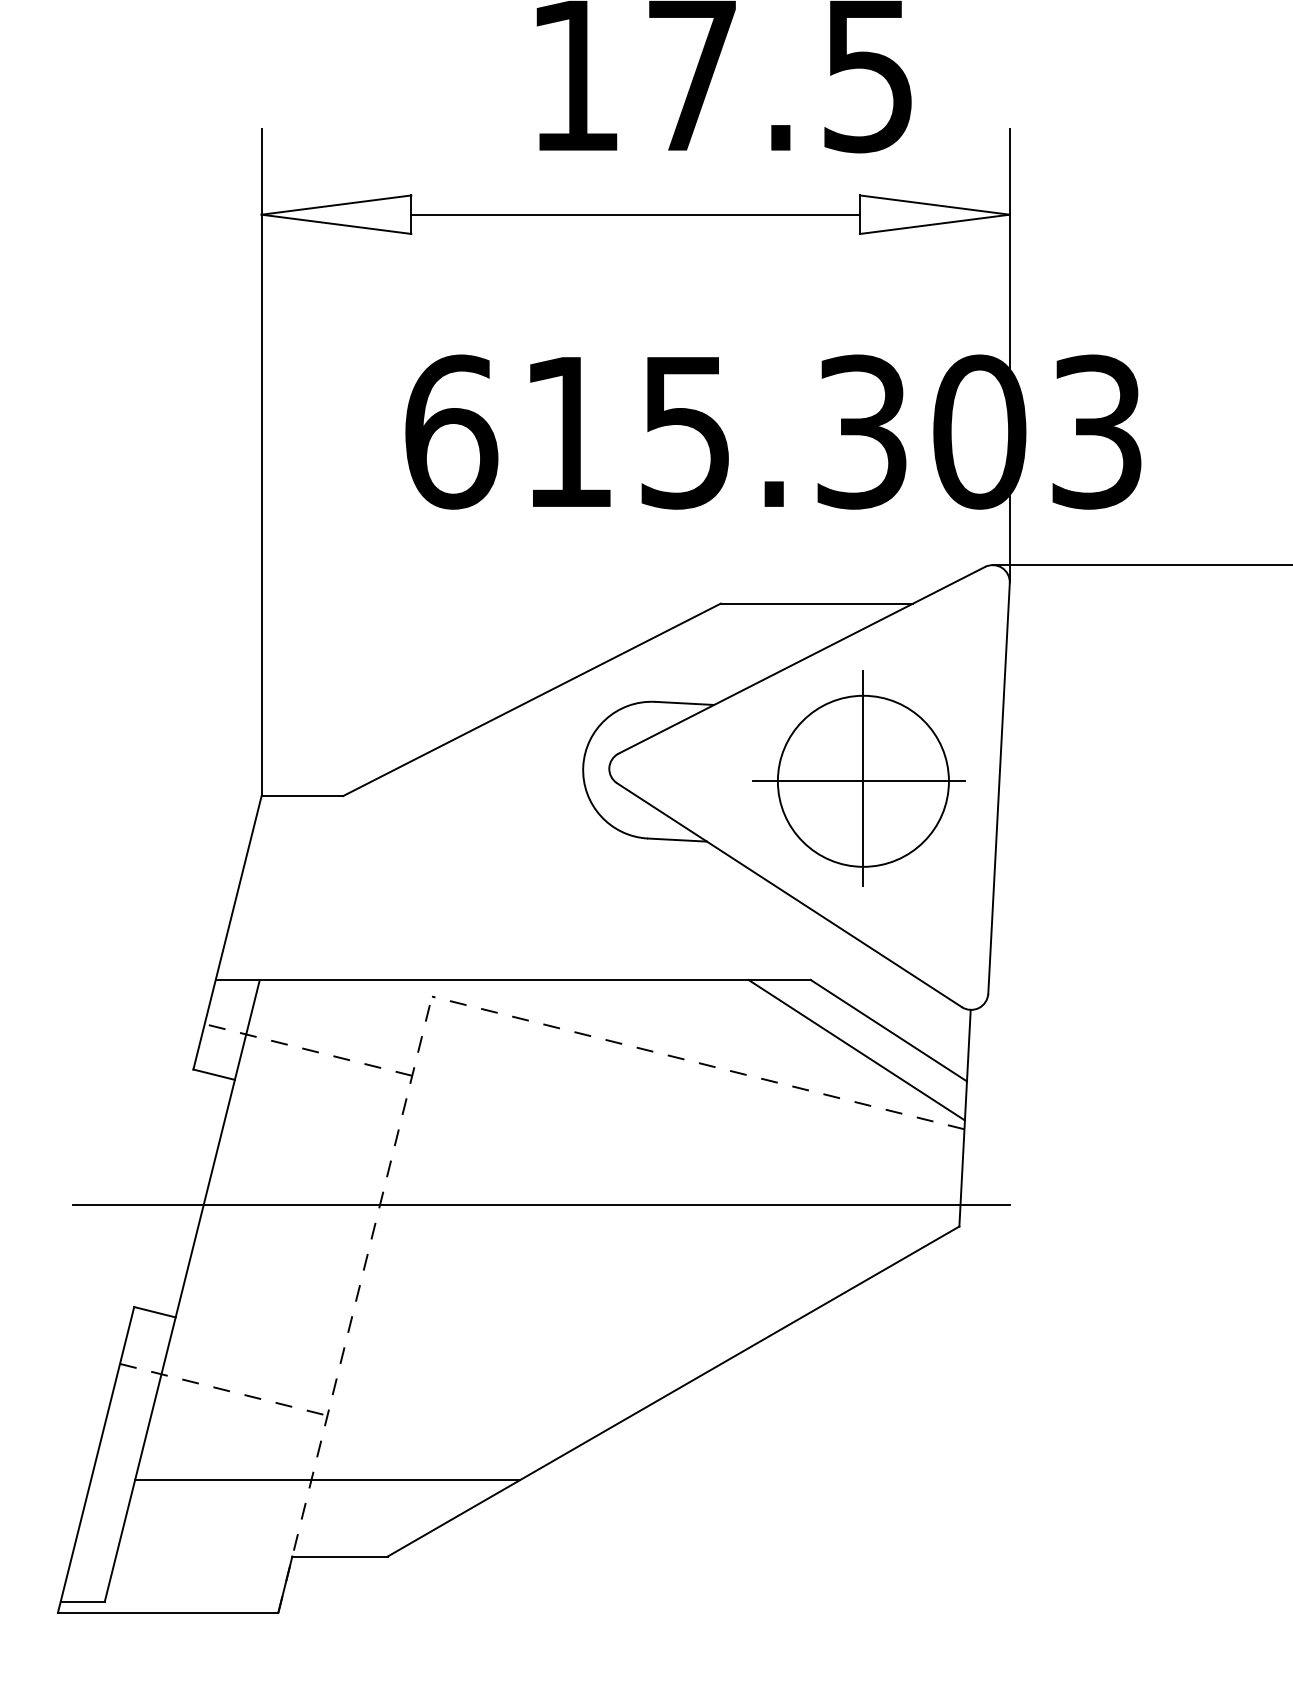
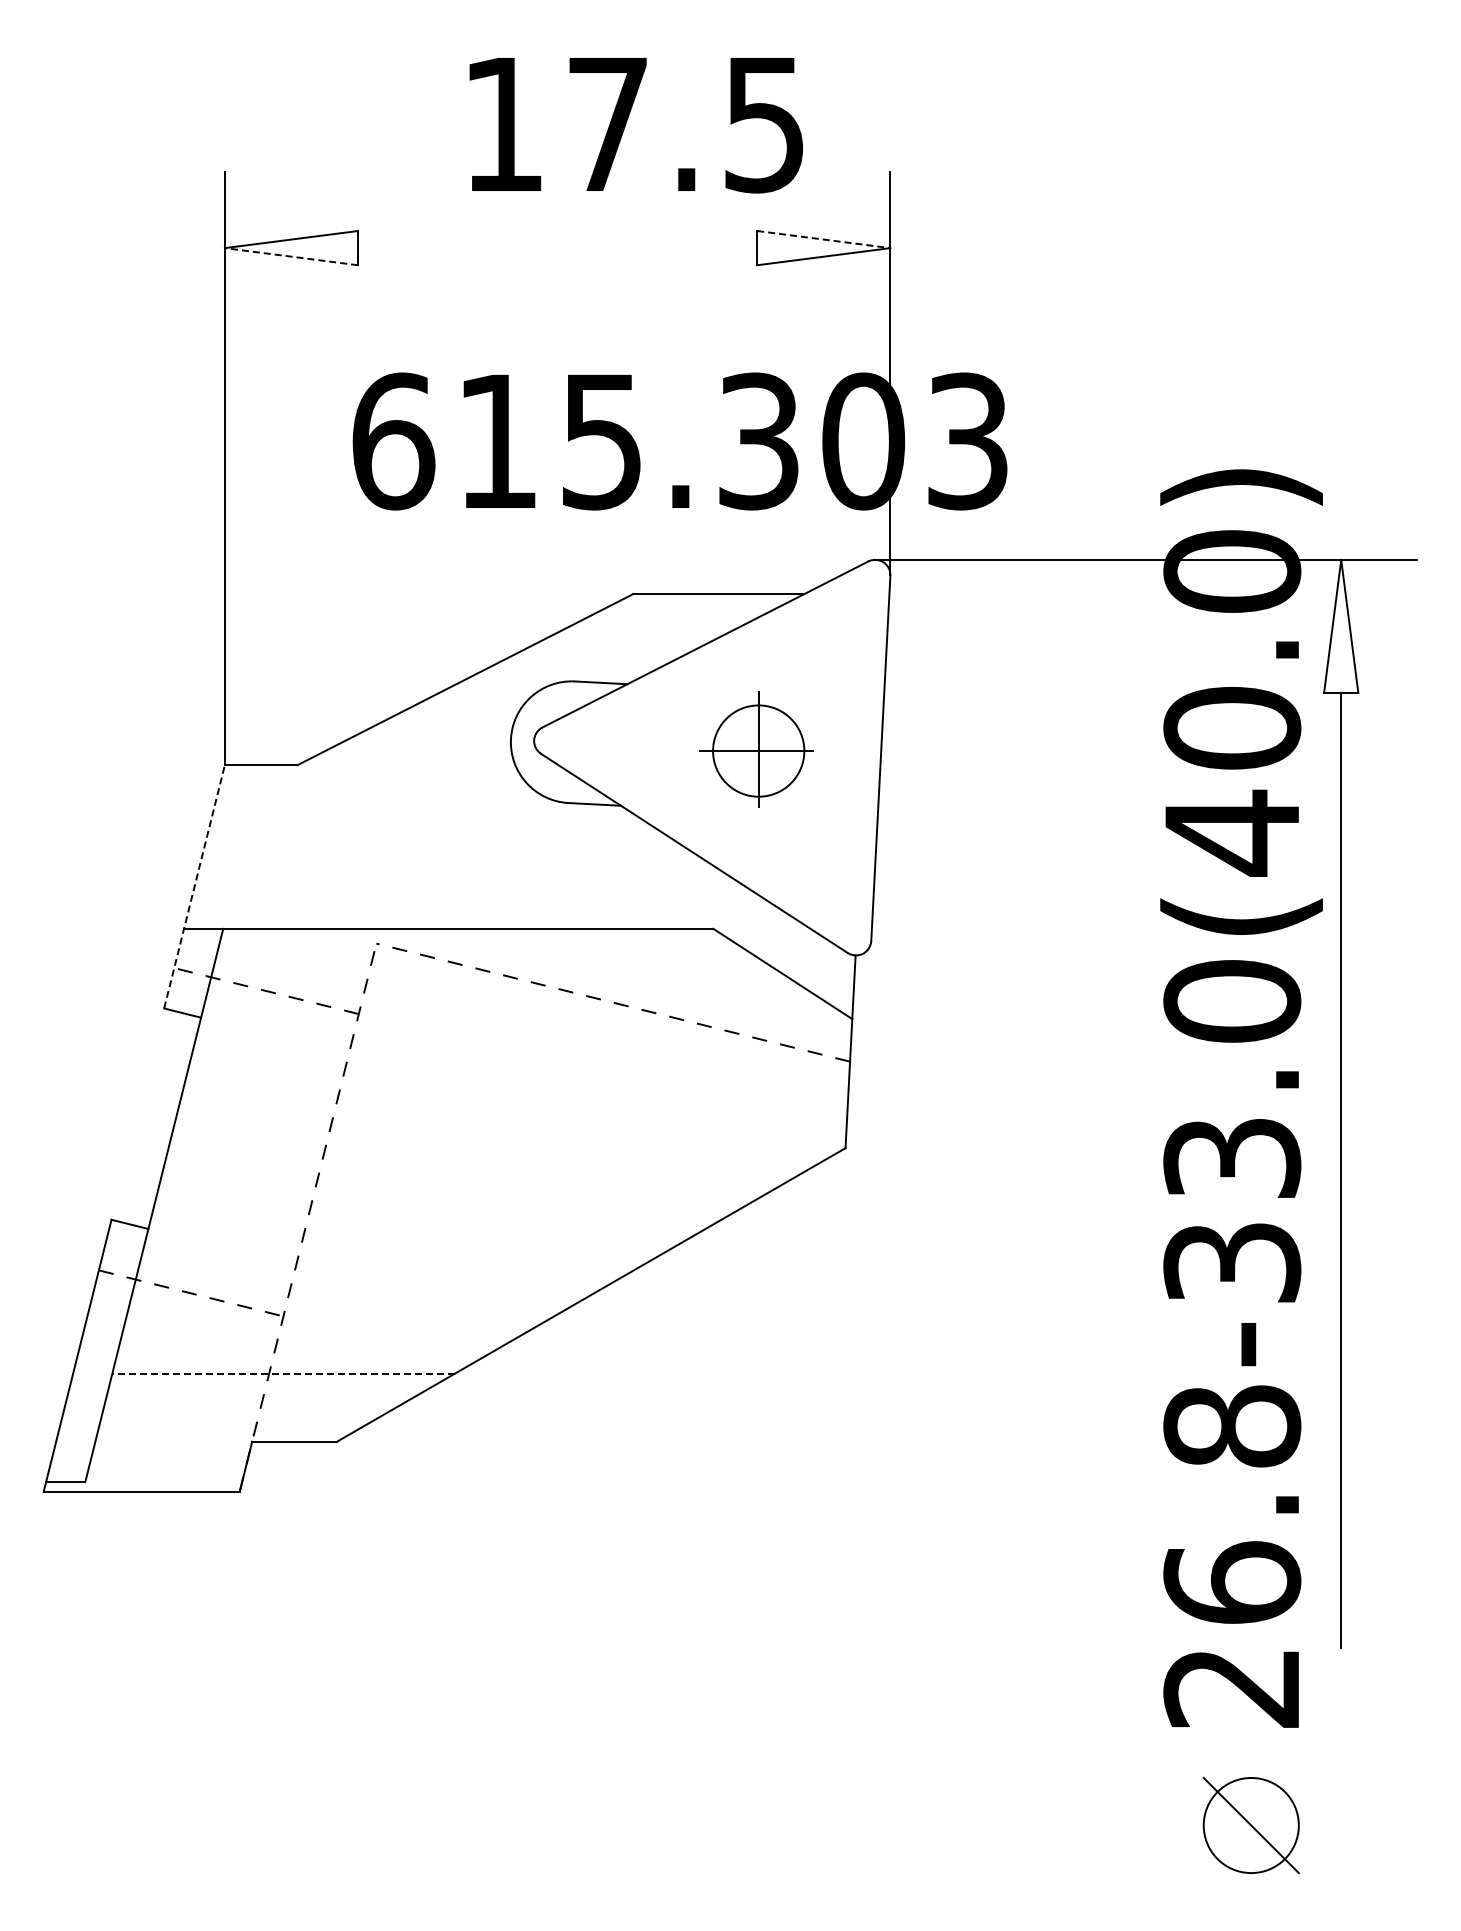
line: (935, 205) -> (824, 239), solid -> dashed
line: (635, 215) -> (557, 248), removed
line: (335, 224) -> (290, 256), solid -> dashed
part: (859, 778) -> (756, 749), size x0.6
line: (227, 932) -> (194, 886), solid -> dashed
line: (857, 1049) -> (754, 990), removed
line: (541, 1204) -> (473, 1128), removed
line: (326, 1479) -> (282, 1373), solid -> dashed

